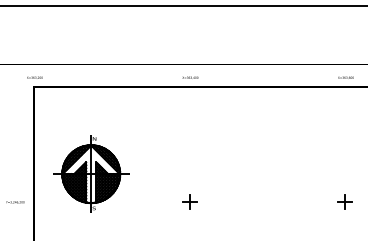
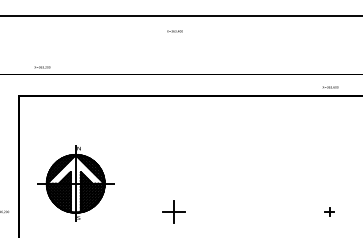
text: (34, 77) -> (42, 67), moved
text: (190, 77) -> (175, 31), moved
part: (189, 201) -> (174, 211), size x1.6
part: (344, 201) -> (329, 211), size x0.6

